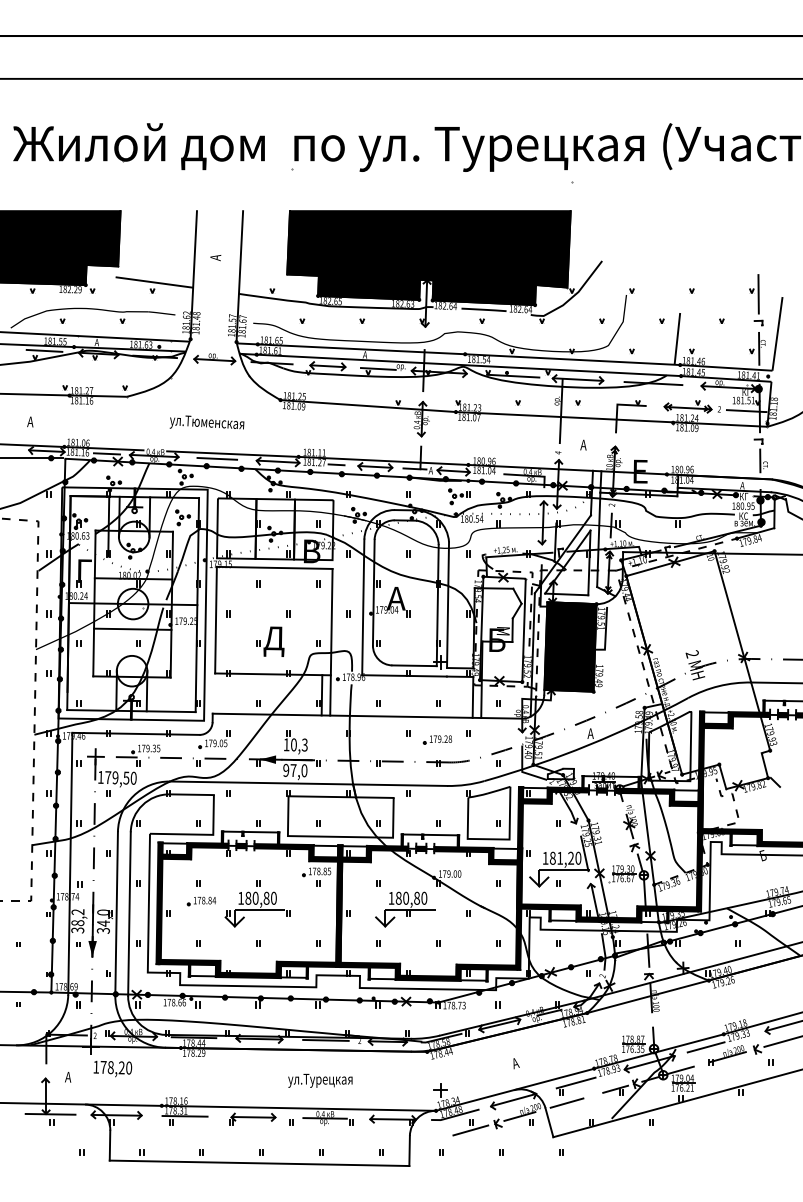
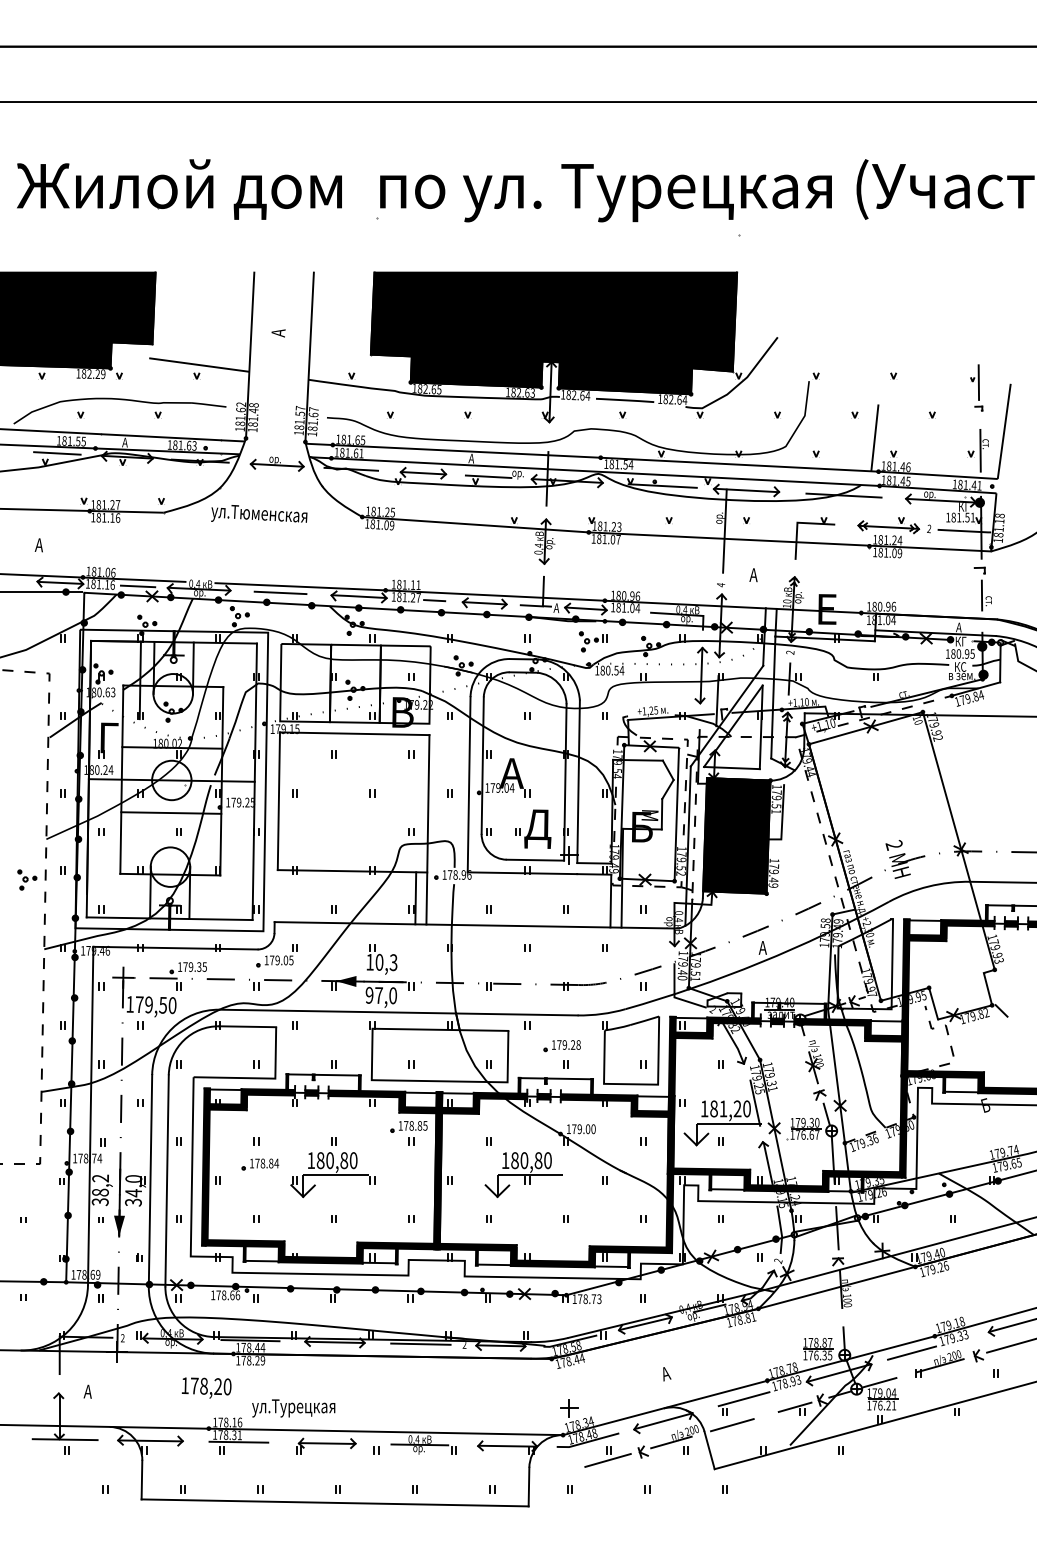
part: (756, 299) -> (976, 387), size x0.7
text: (207, 422) -> (259, 513), moved
part: (183, 517) -> (27, 879), moved
part: (270, 641) -> (533, 828), moved
part: (437, 740) -> (561, 1046), moved
text: (112, 1068) -> (206, 1387), moved
text: (320, 1080) -> (293, 1408), moved

